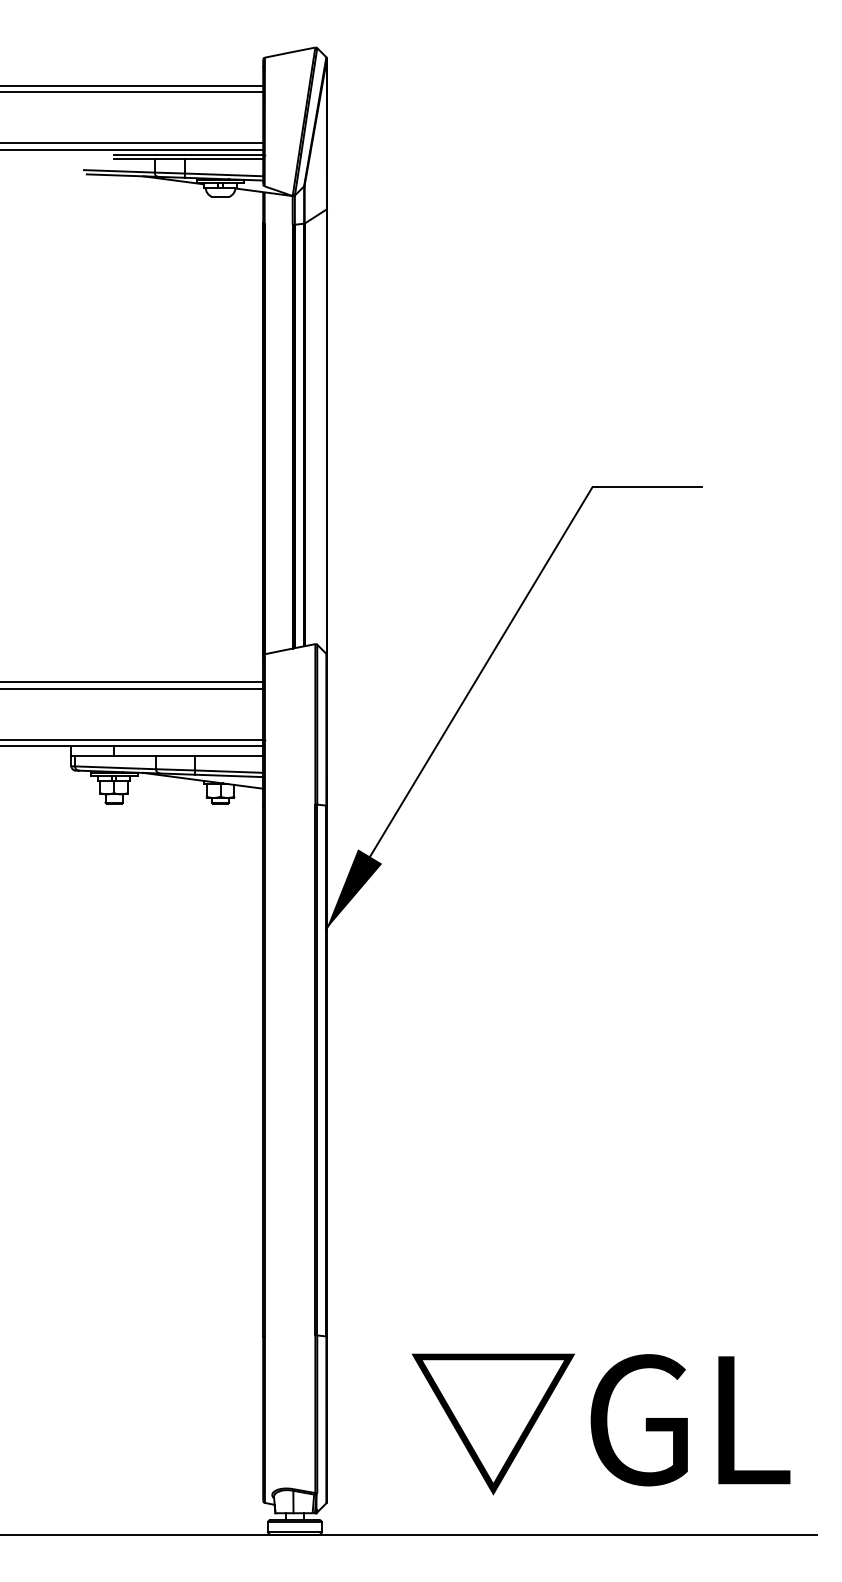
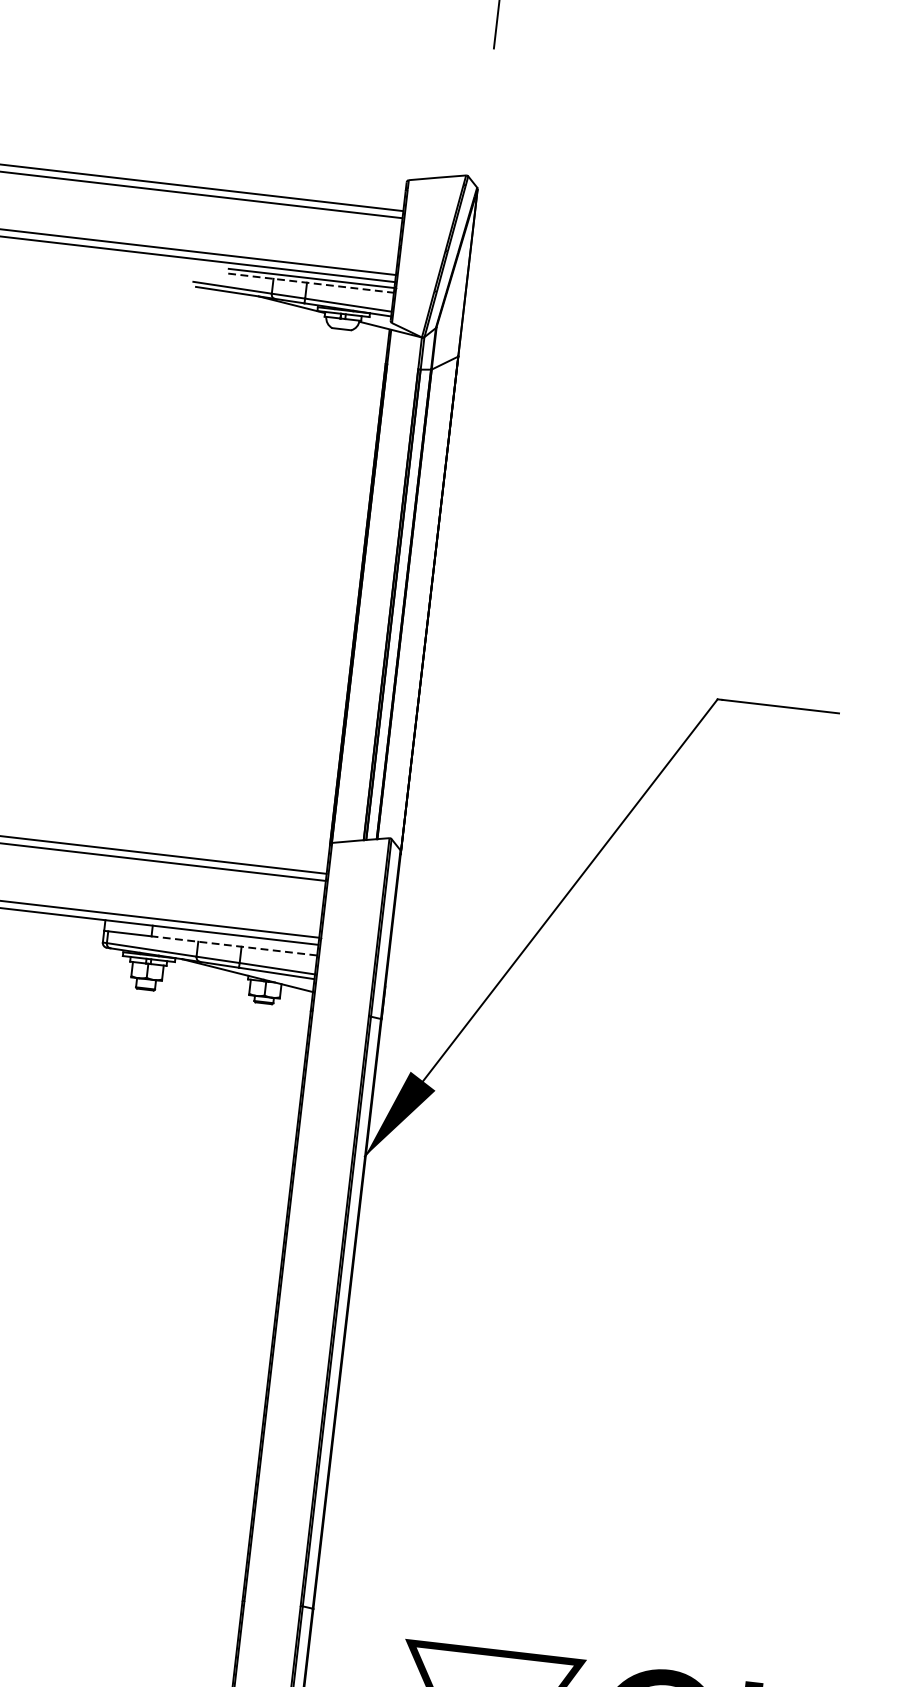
line: (188, 159) -> (310, 283), solid -> dashed
line: (188, 755) -> (234, 945), solid -> dashed

